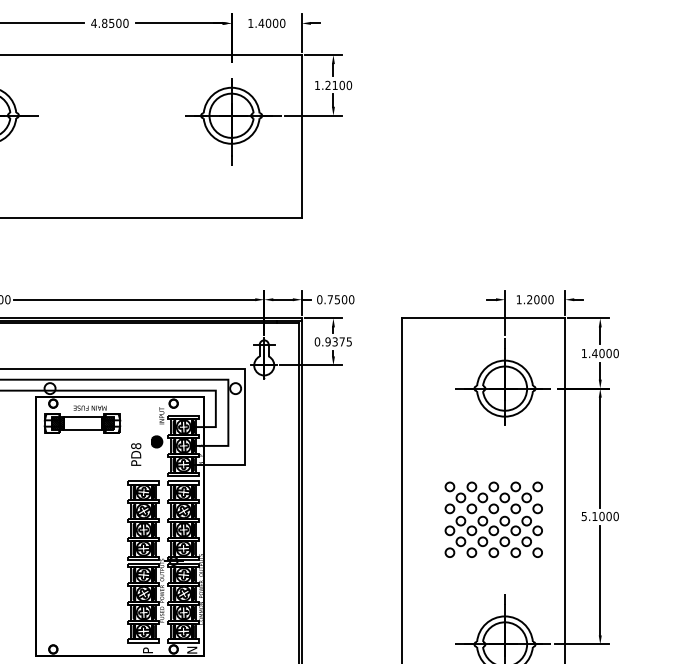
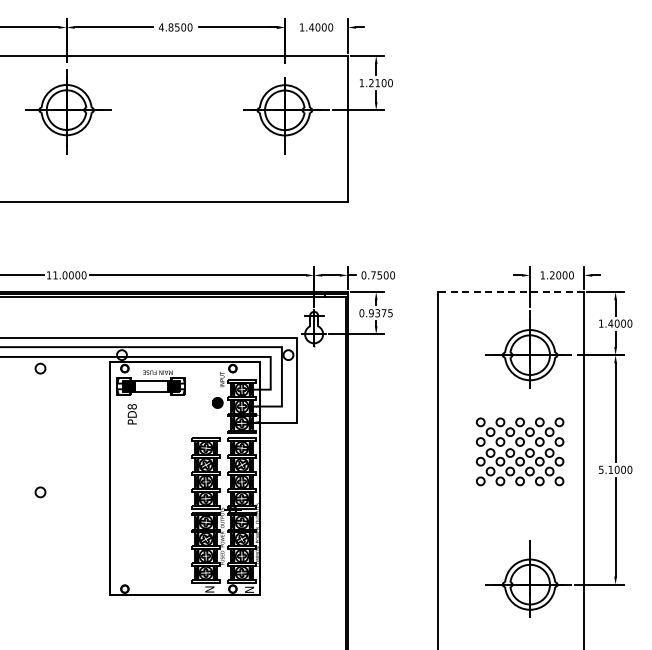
line: (483, 318) -> (510, 292), solid -> dashed
text: (135, 454) -> (131, 414), moved
part: (494, 519) -> (520, 451), moved
text: (147, 648) -> (209, 588), P -> N

